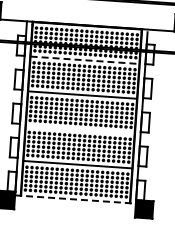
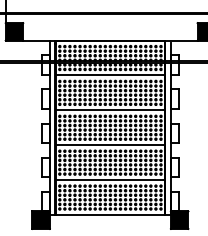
line: (85, 60) -> (110, 75), dashed -> solid
line: (79, 130) -> (109, 145), added
line: (75, 199) -> (110, 215), dashed -> solid

